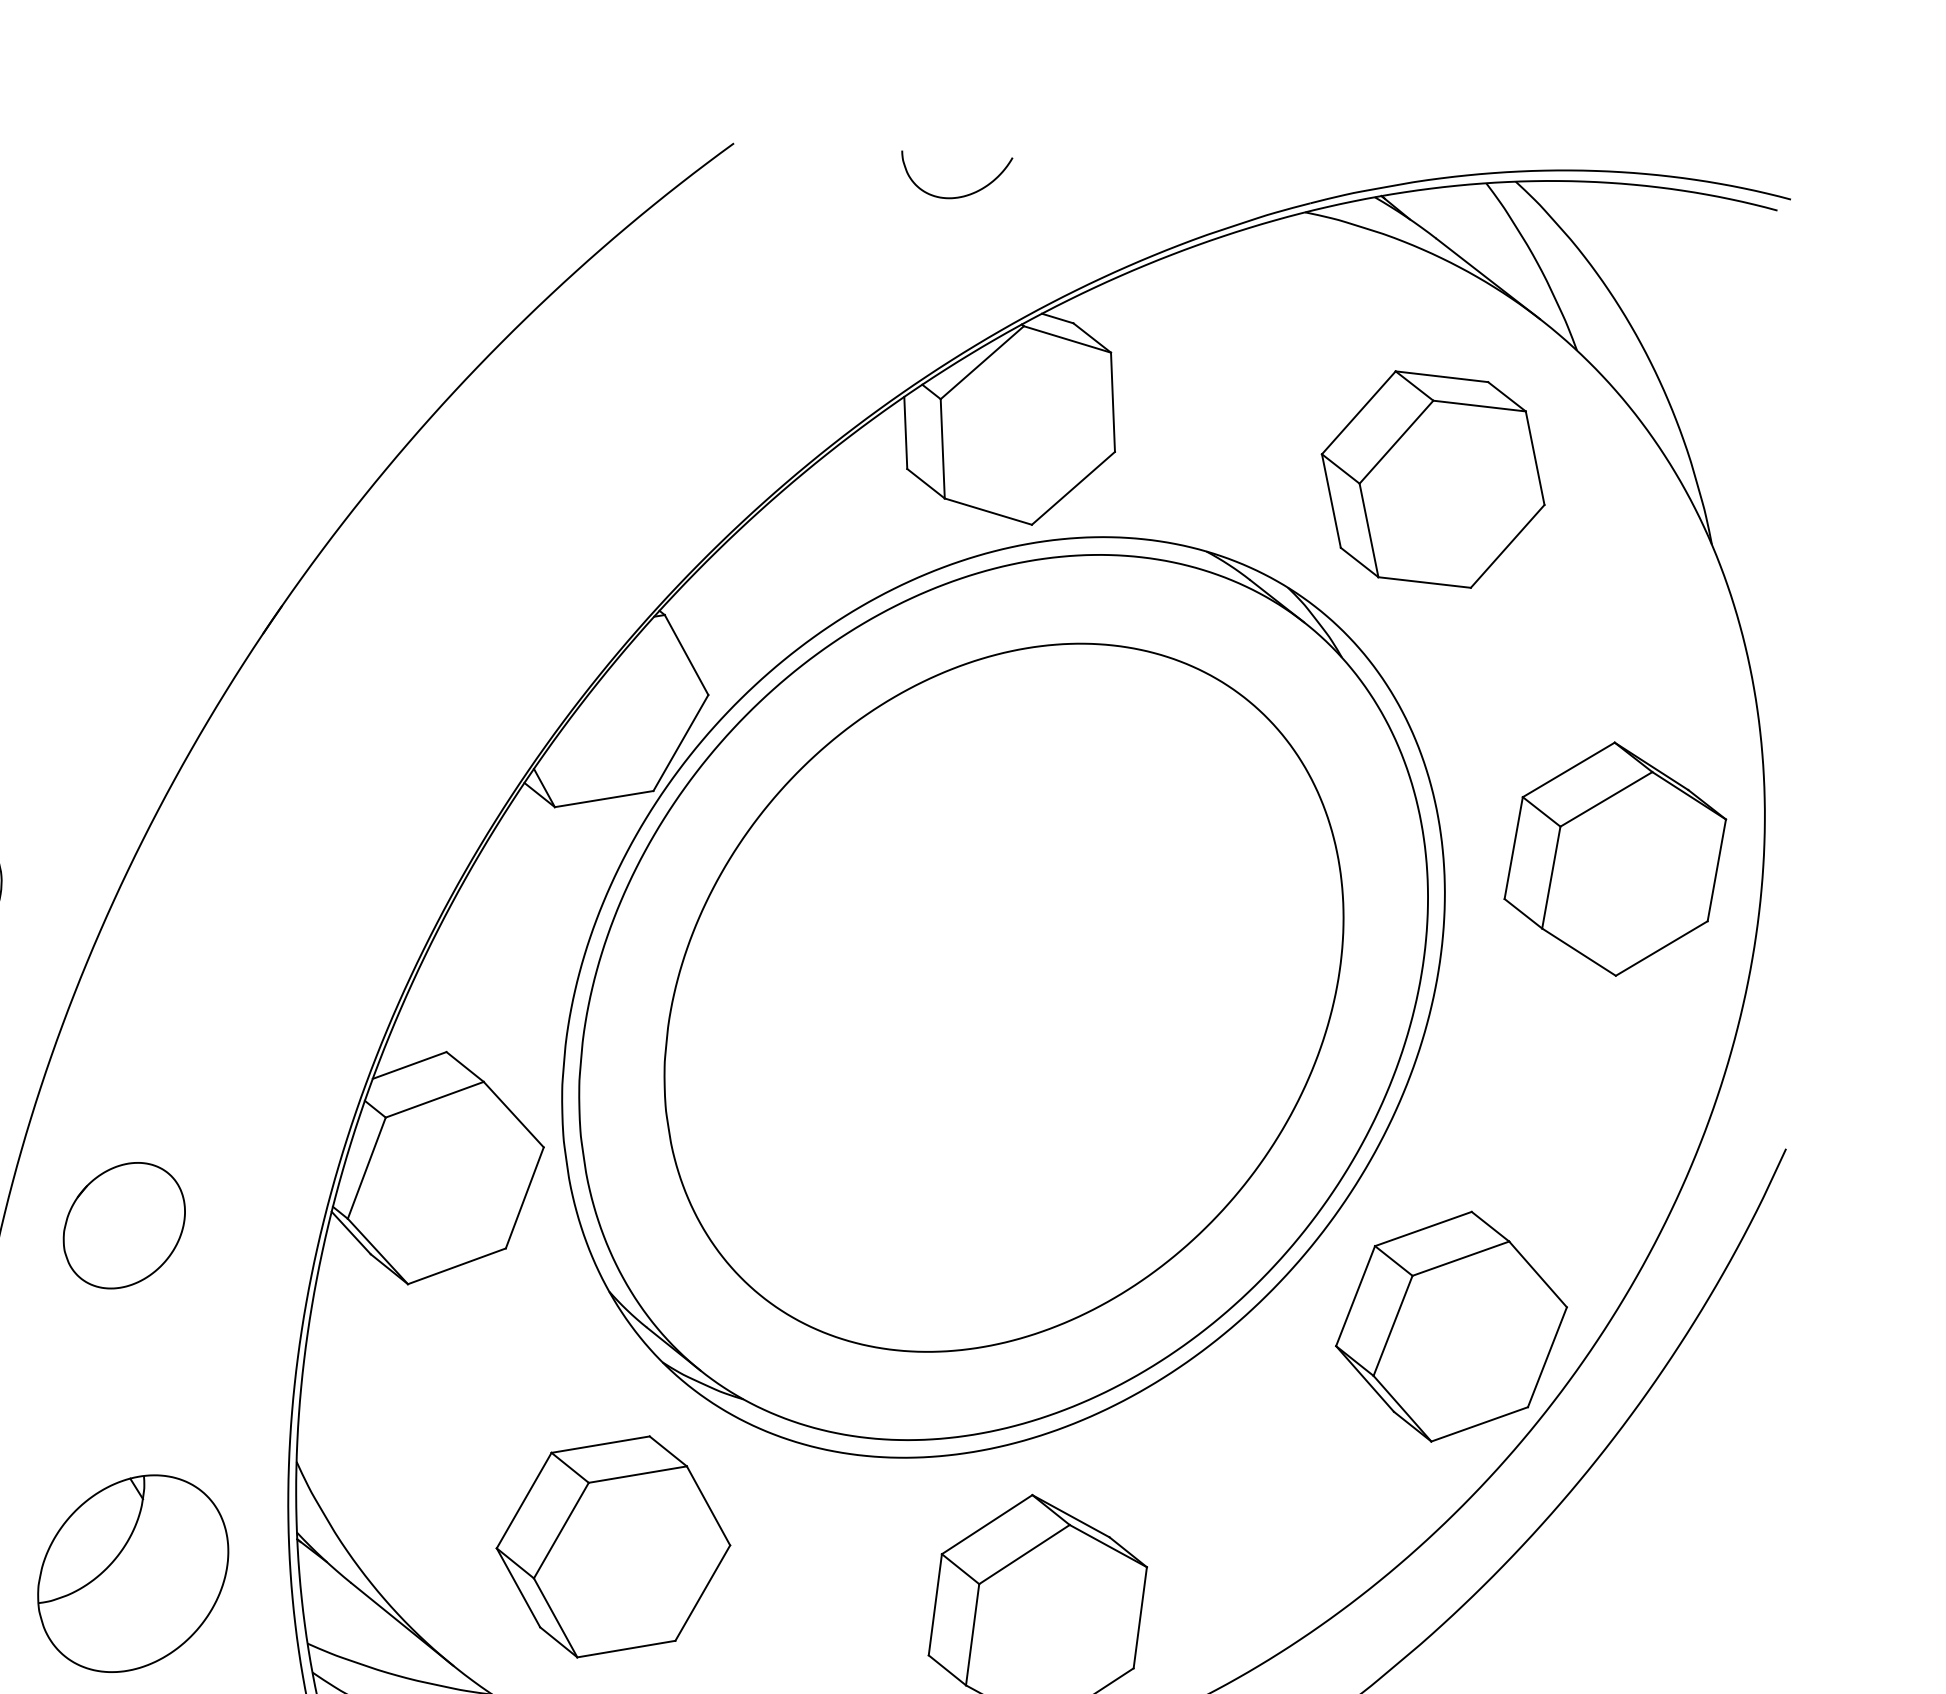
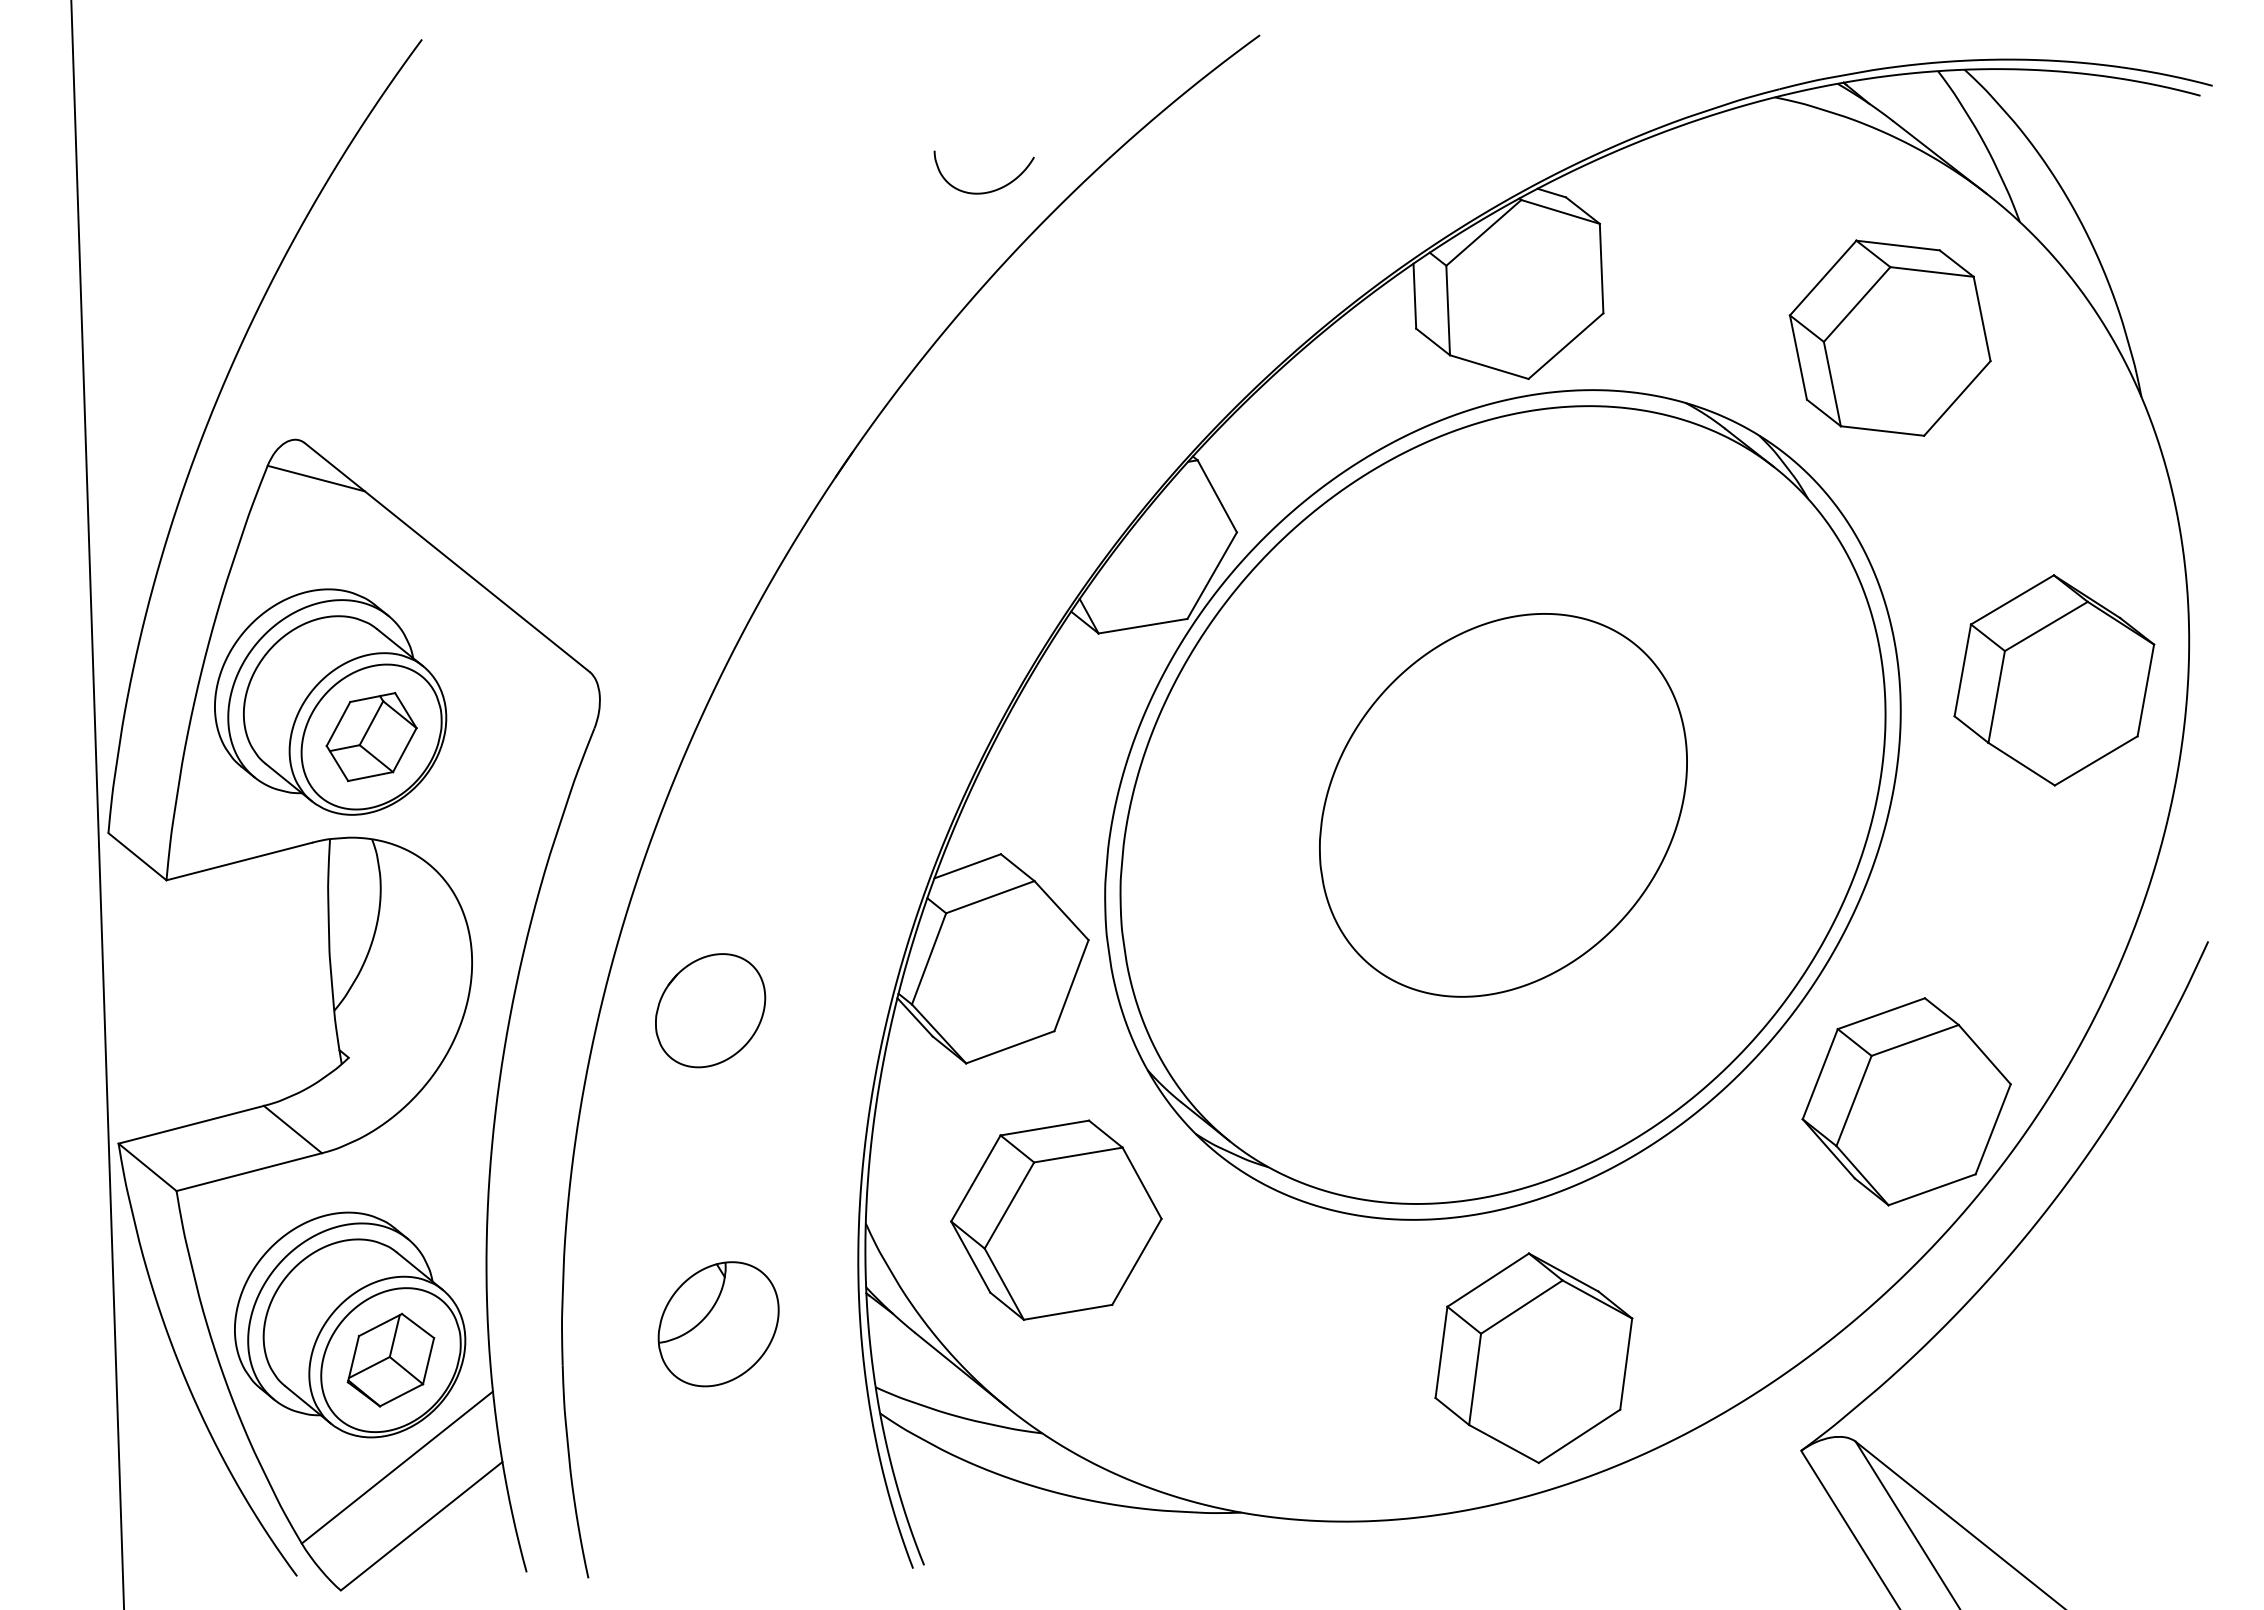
curve: (959, 195) -> (986, 191), moved
part: (1004, 998) -> (1503, 805), size x0.6
part: (613, 1546) -> (1056, 1219), moved
part: (133, 1572) -> (718, 1323), size x0.7

